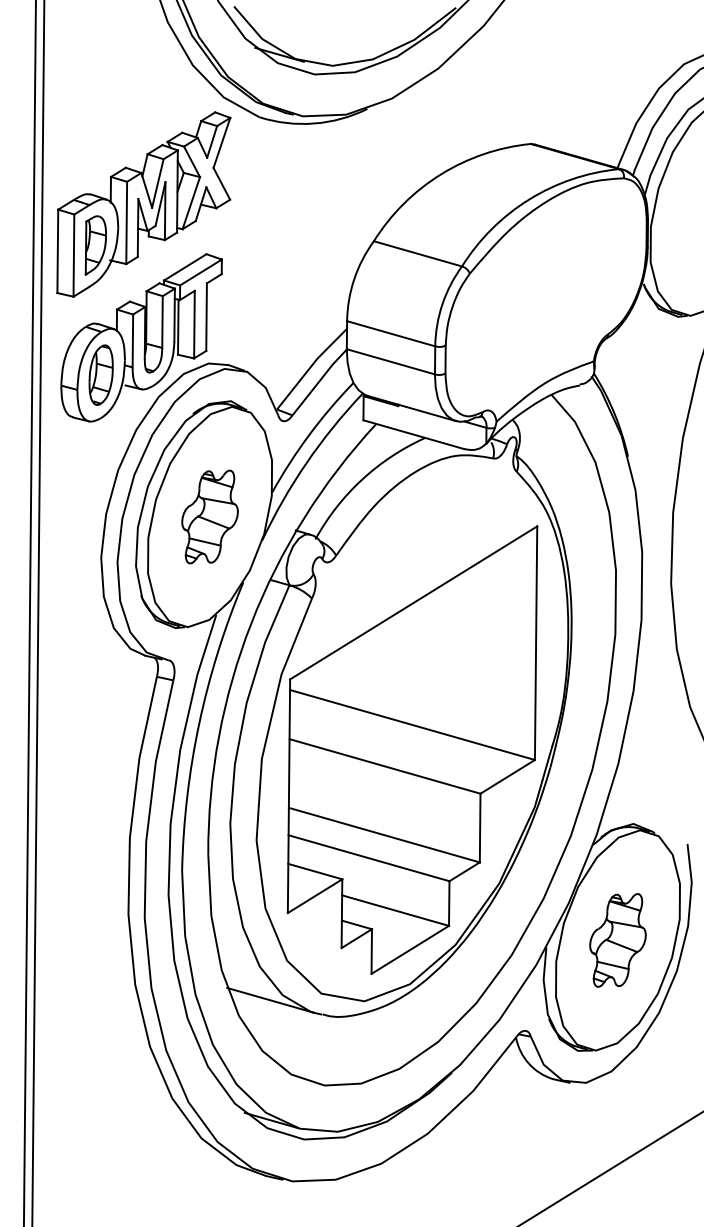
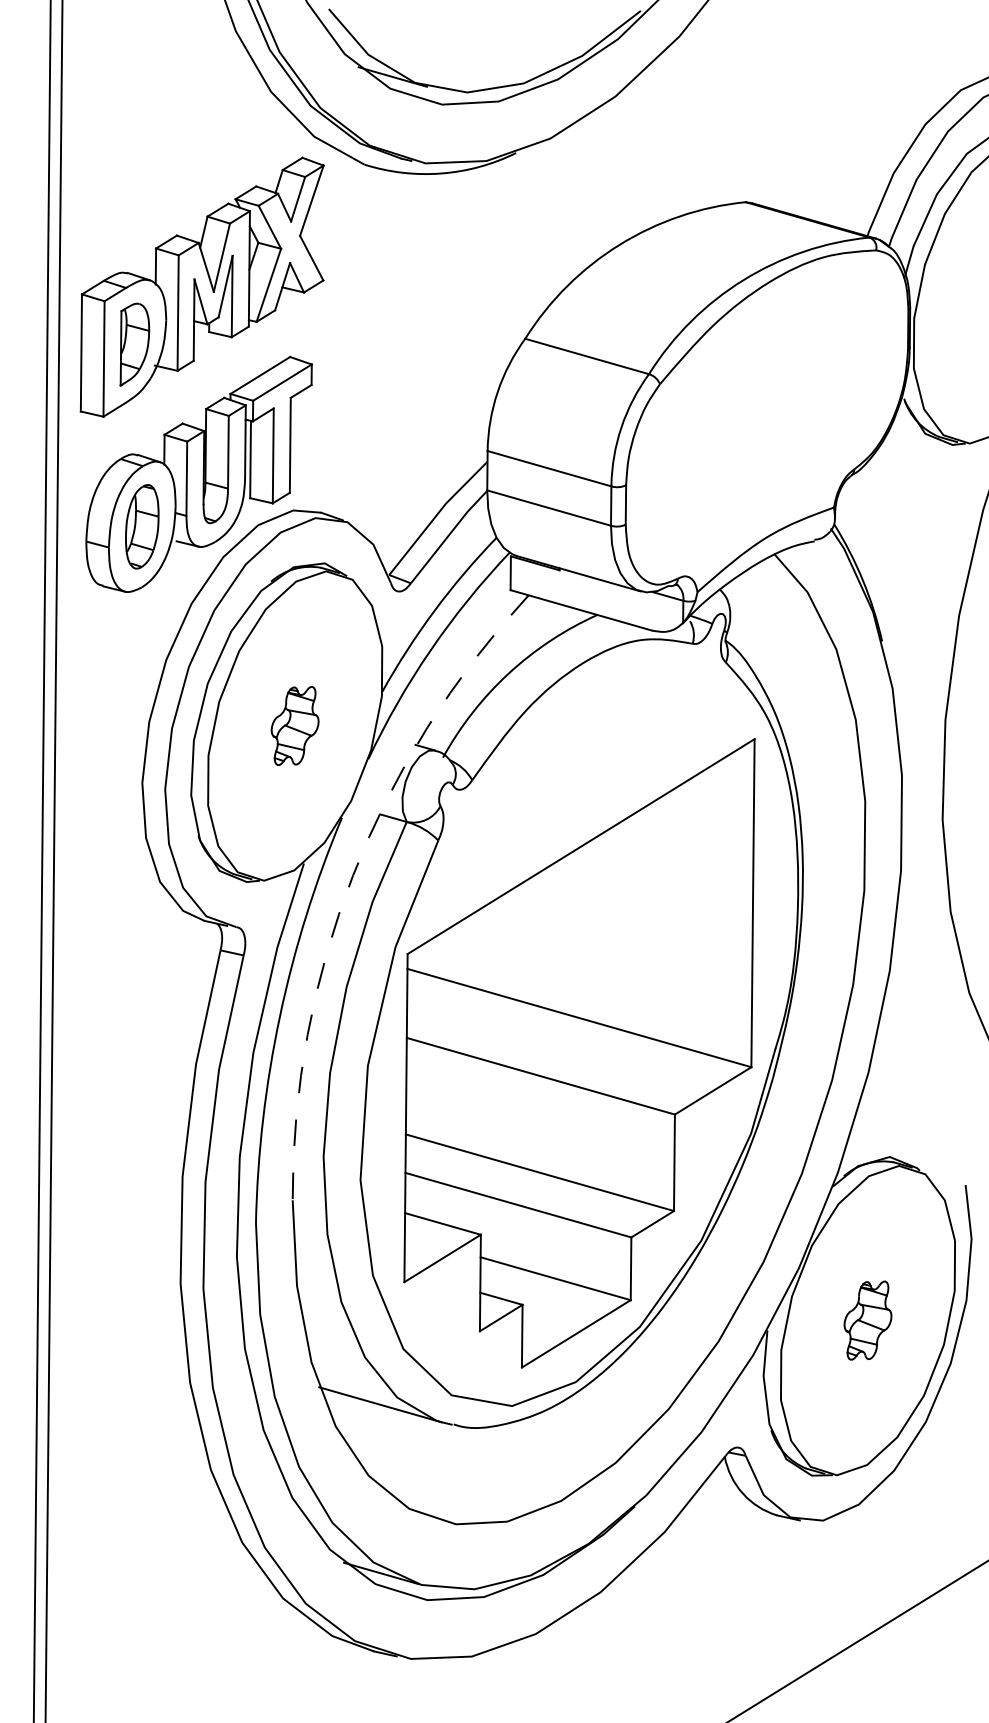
part: (209, 516) -> (294, 725), size x0.6
arc: (251, 623) -> (353, 875), solid -> dashed
part: (617, 940) -> (867, 1320), size x0.6

